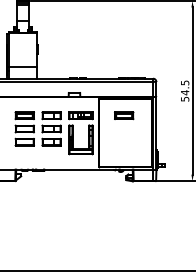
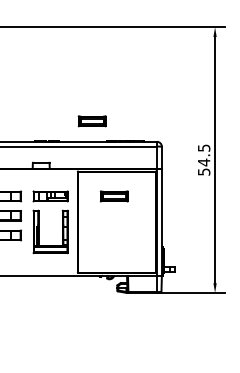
part: (109, 64) -> (92, 120), added

